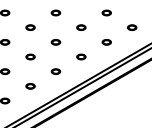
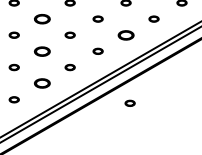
part: (29, 27) -> (41, 18), size x1.6
part: (106, 41) -> (125, 34), size x1.6
part: (29, 56) -> (41, 50), size x1.6
part: (29, 86) -> (41, 83), size x1.6
part: (109, 103) -> (129, 102), added

